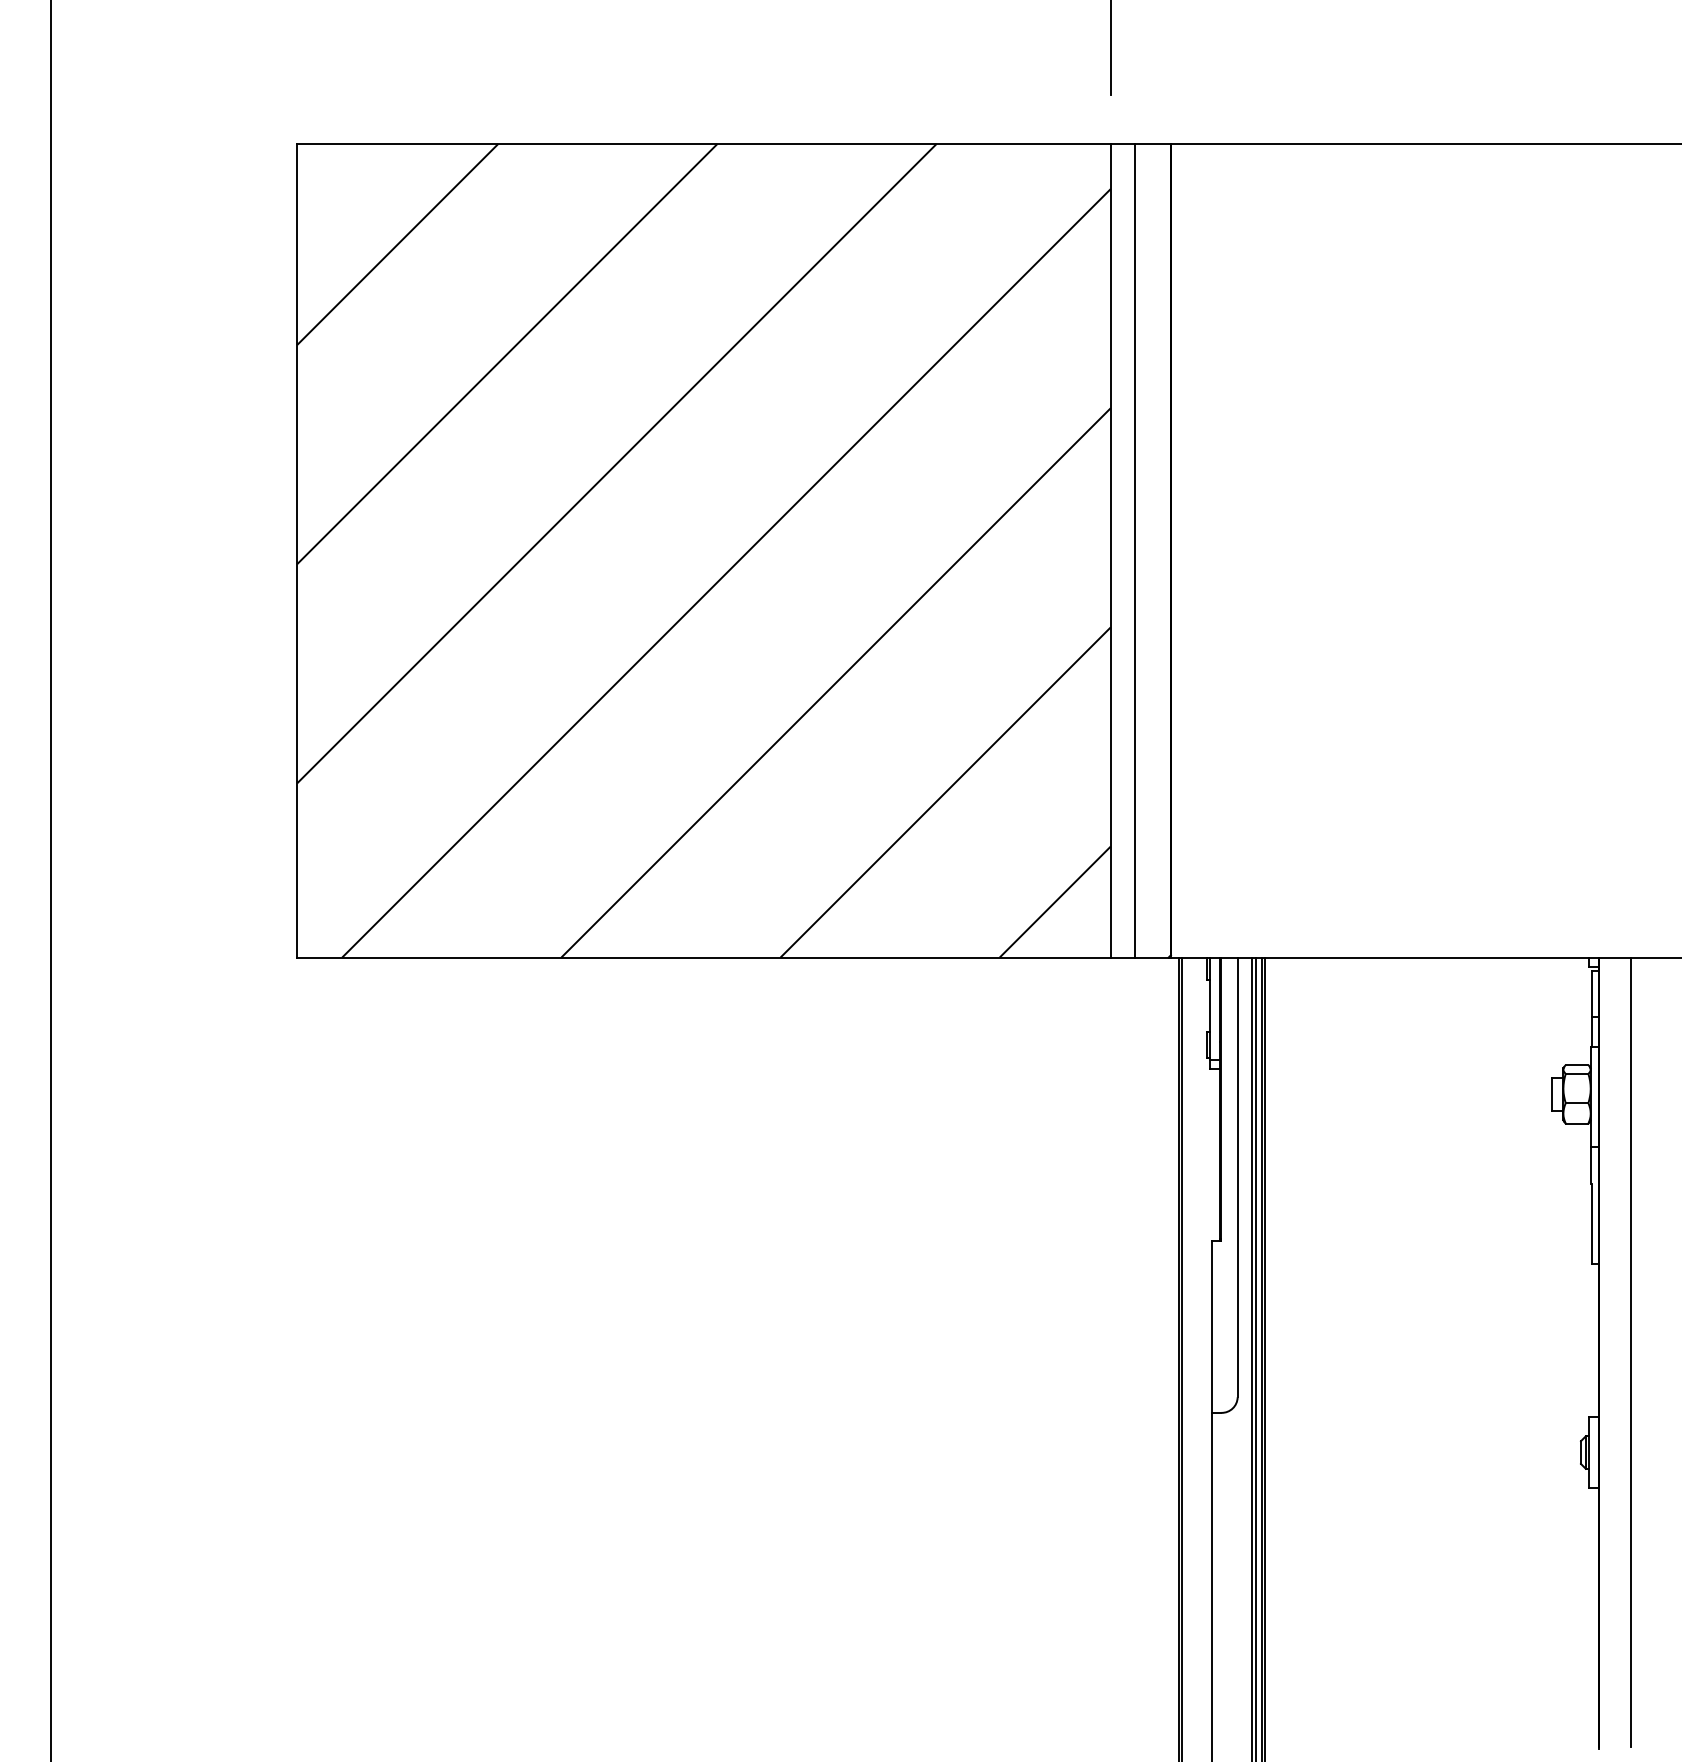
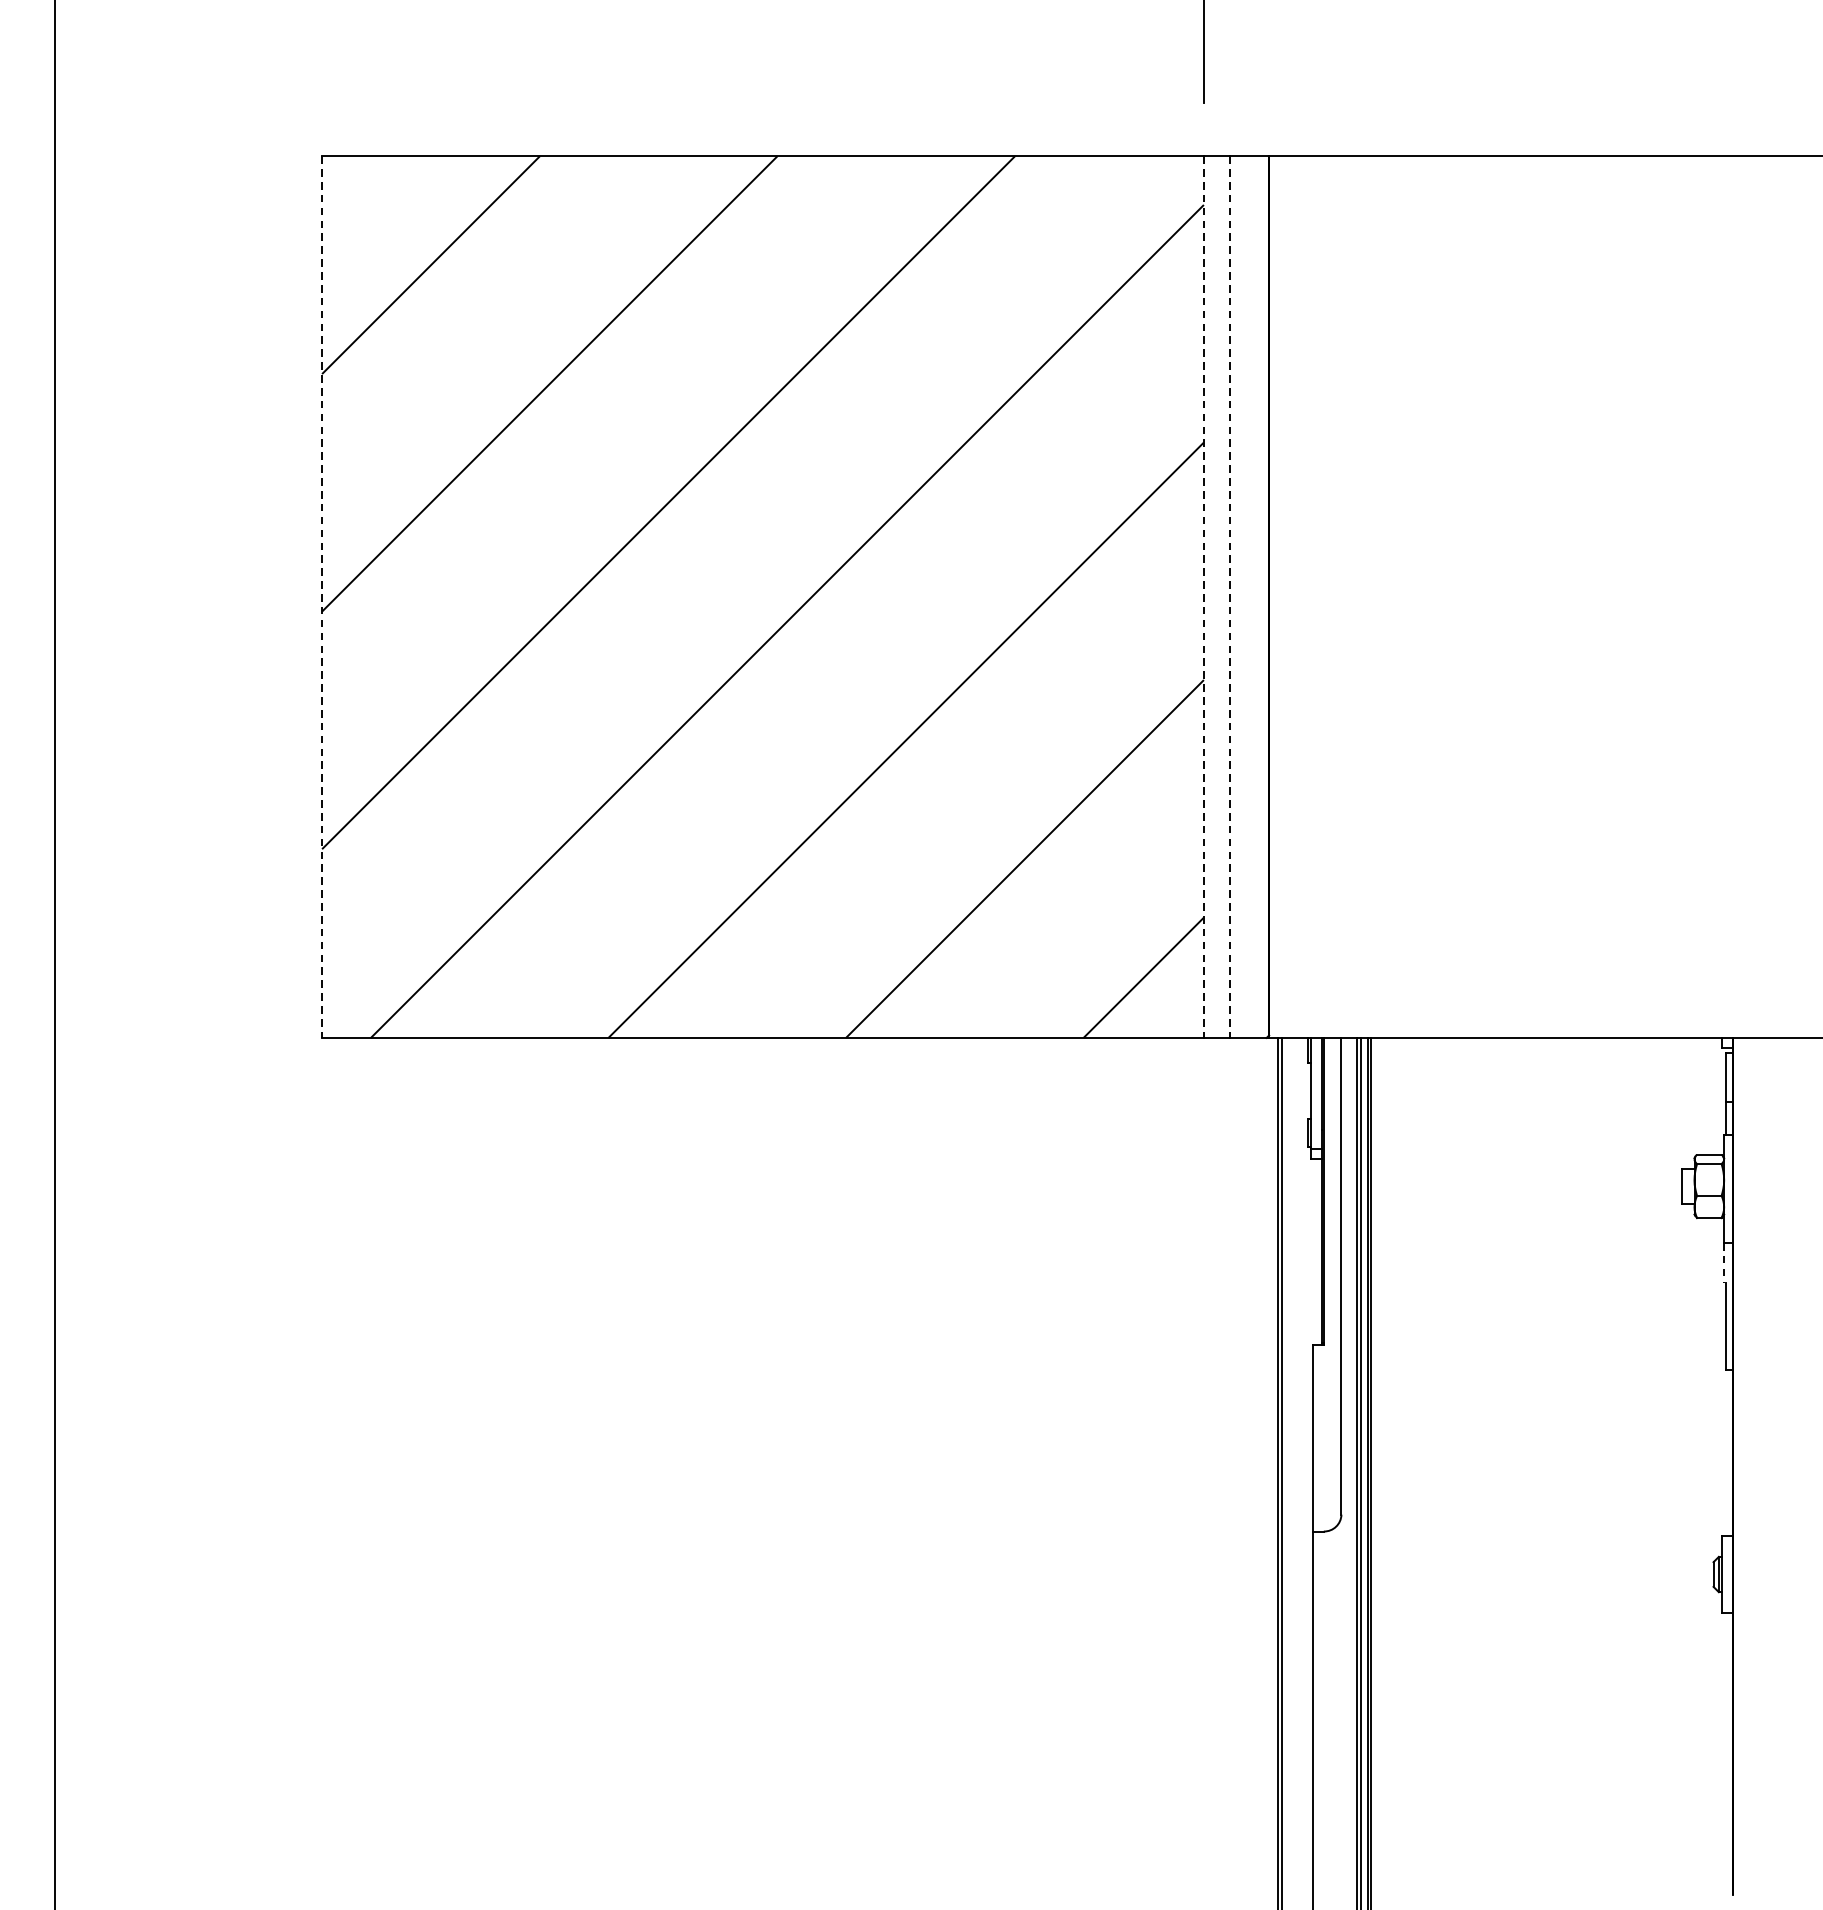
line: (297, 550) -> (322, 596), solid -> dashed
line: (1110, 550) -> (1203, 596), solid -> dashed
line: (1135, 550) -> (1230, 596), solid -> dashed
line: (1590, 1165) -> (1723, 1263), solid -> dashed
line: (1631, 1352) -> (1768, 1466), removed

